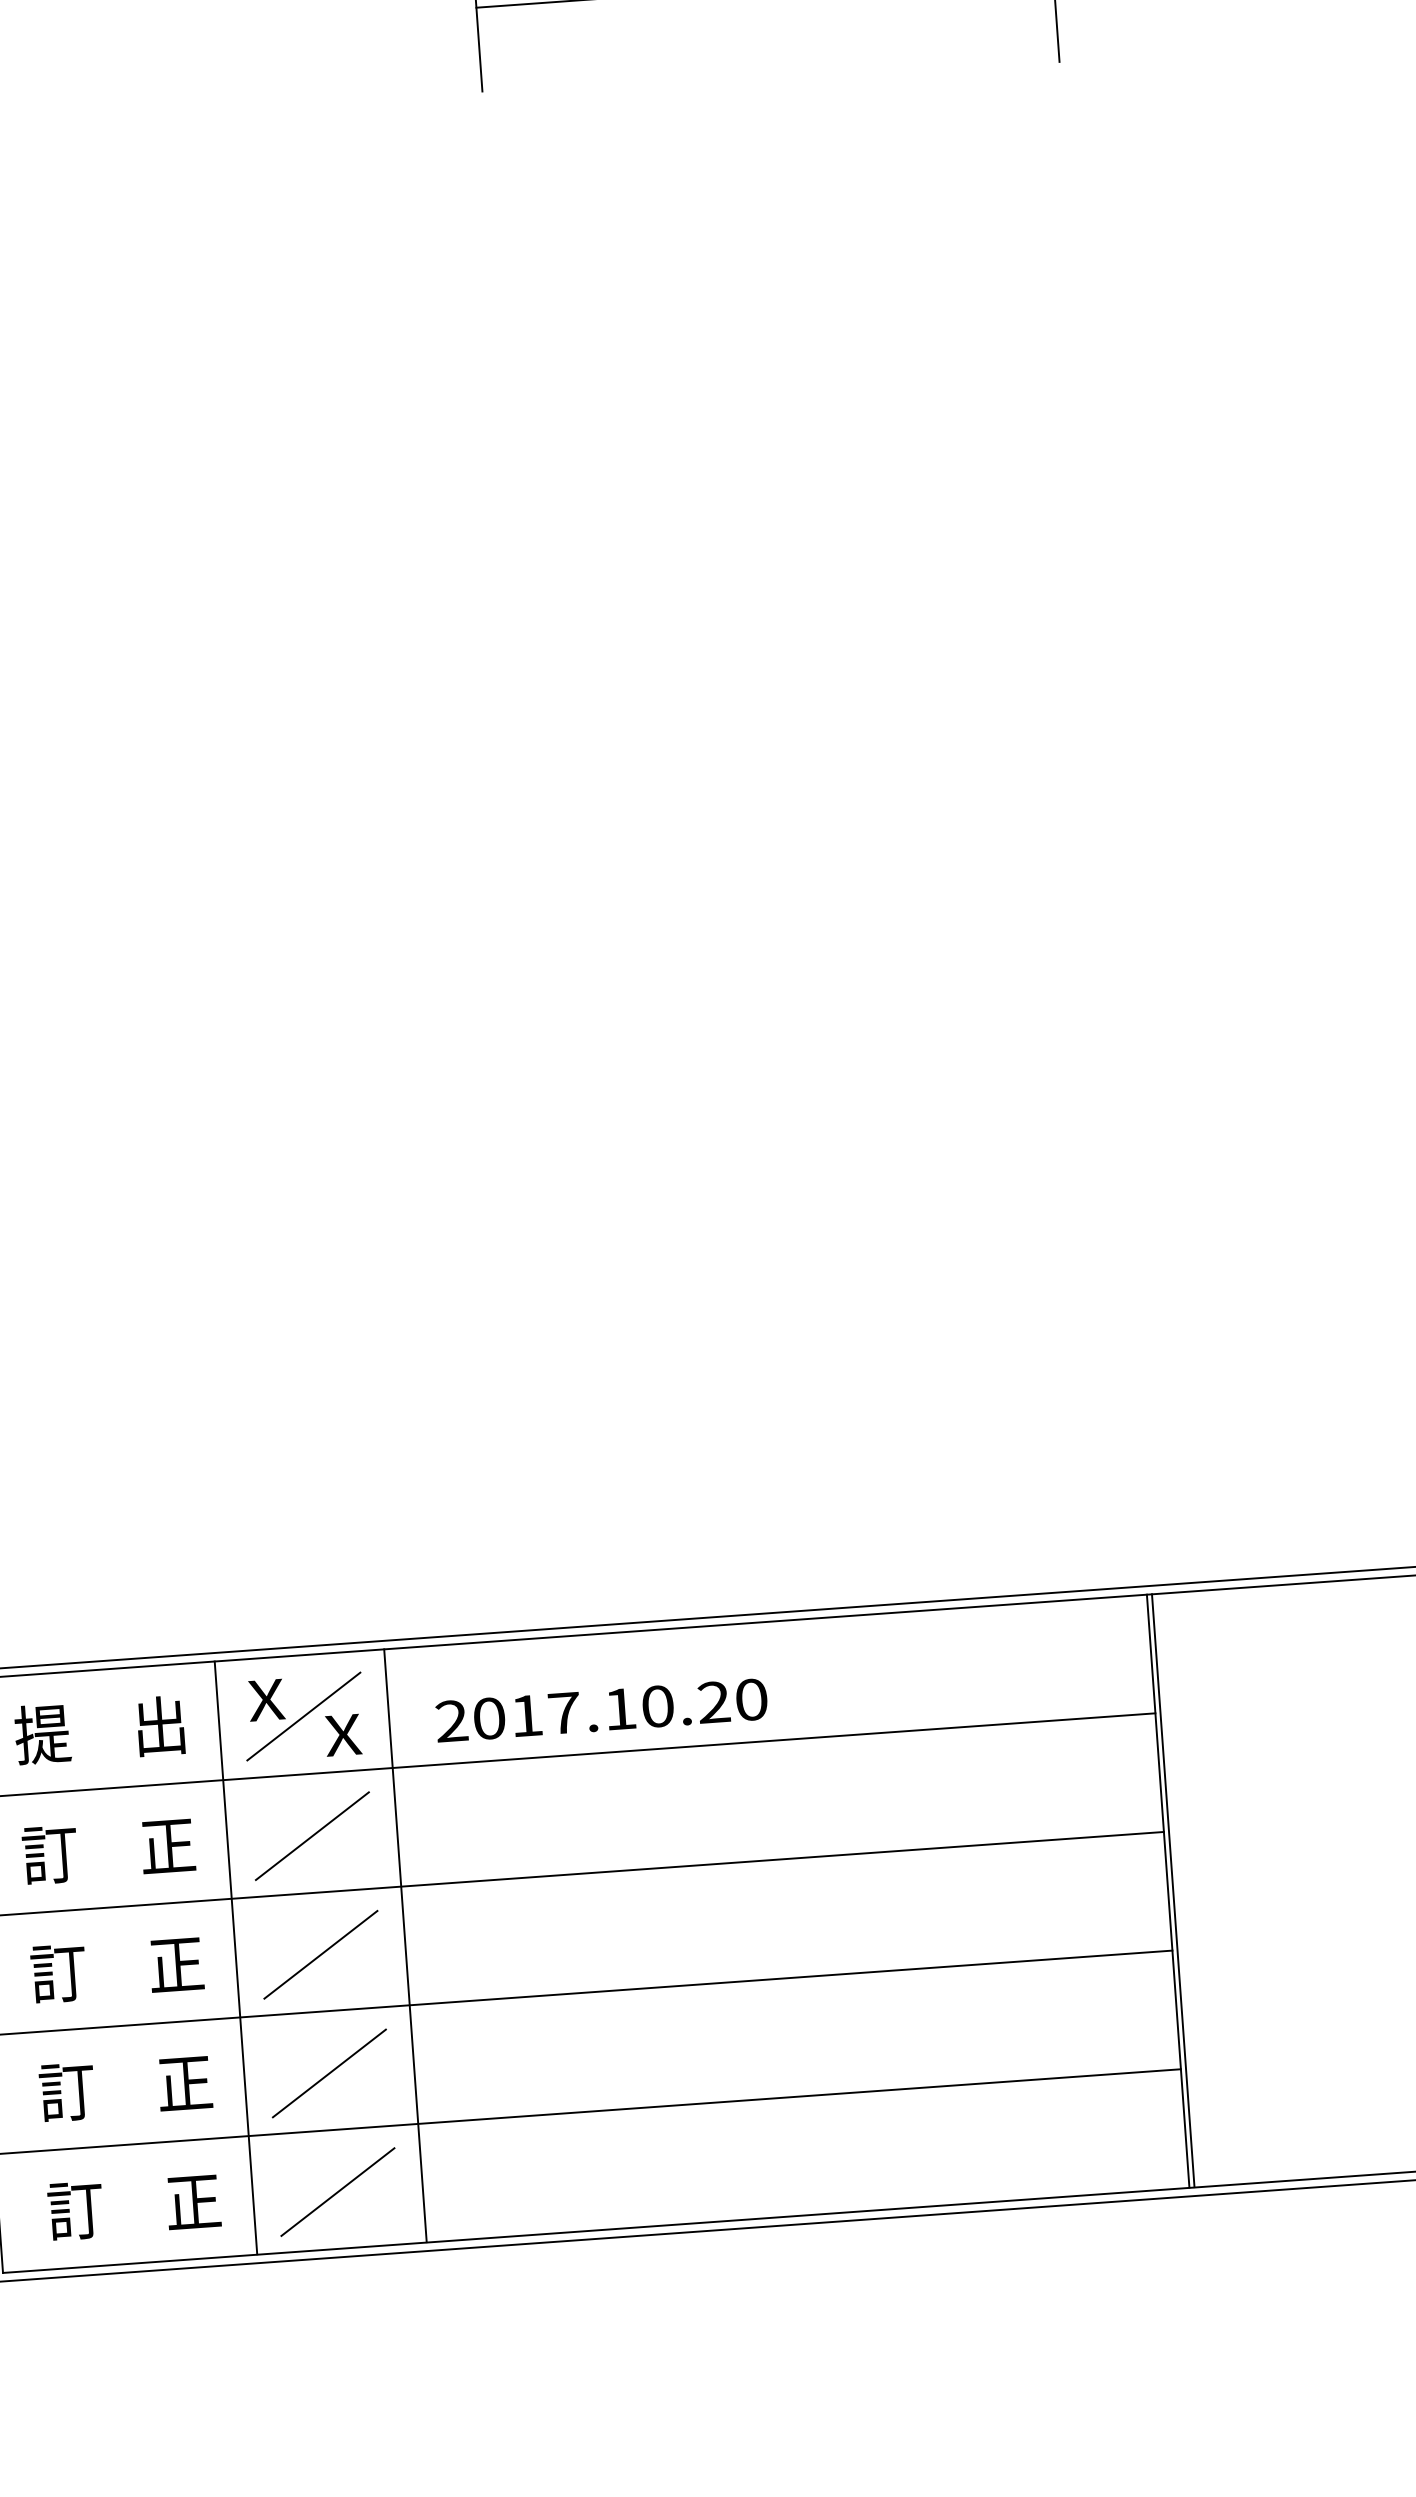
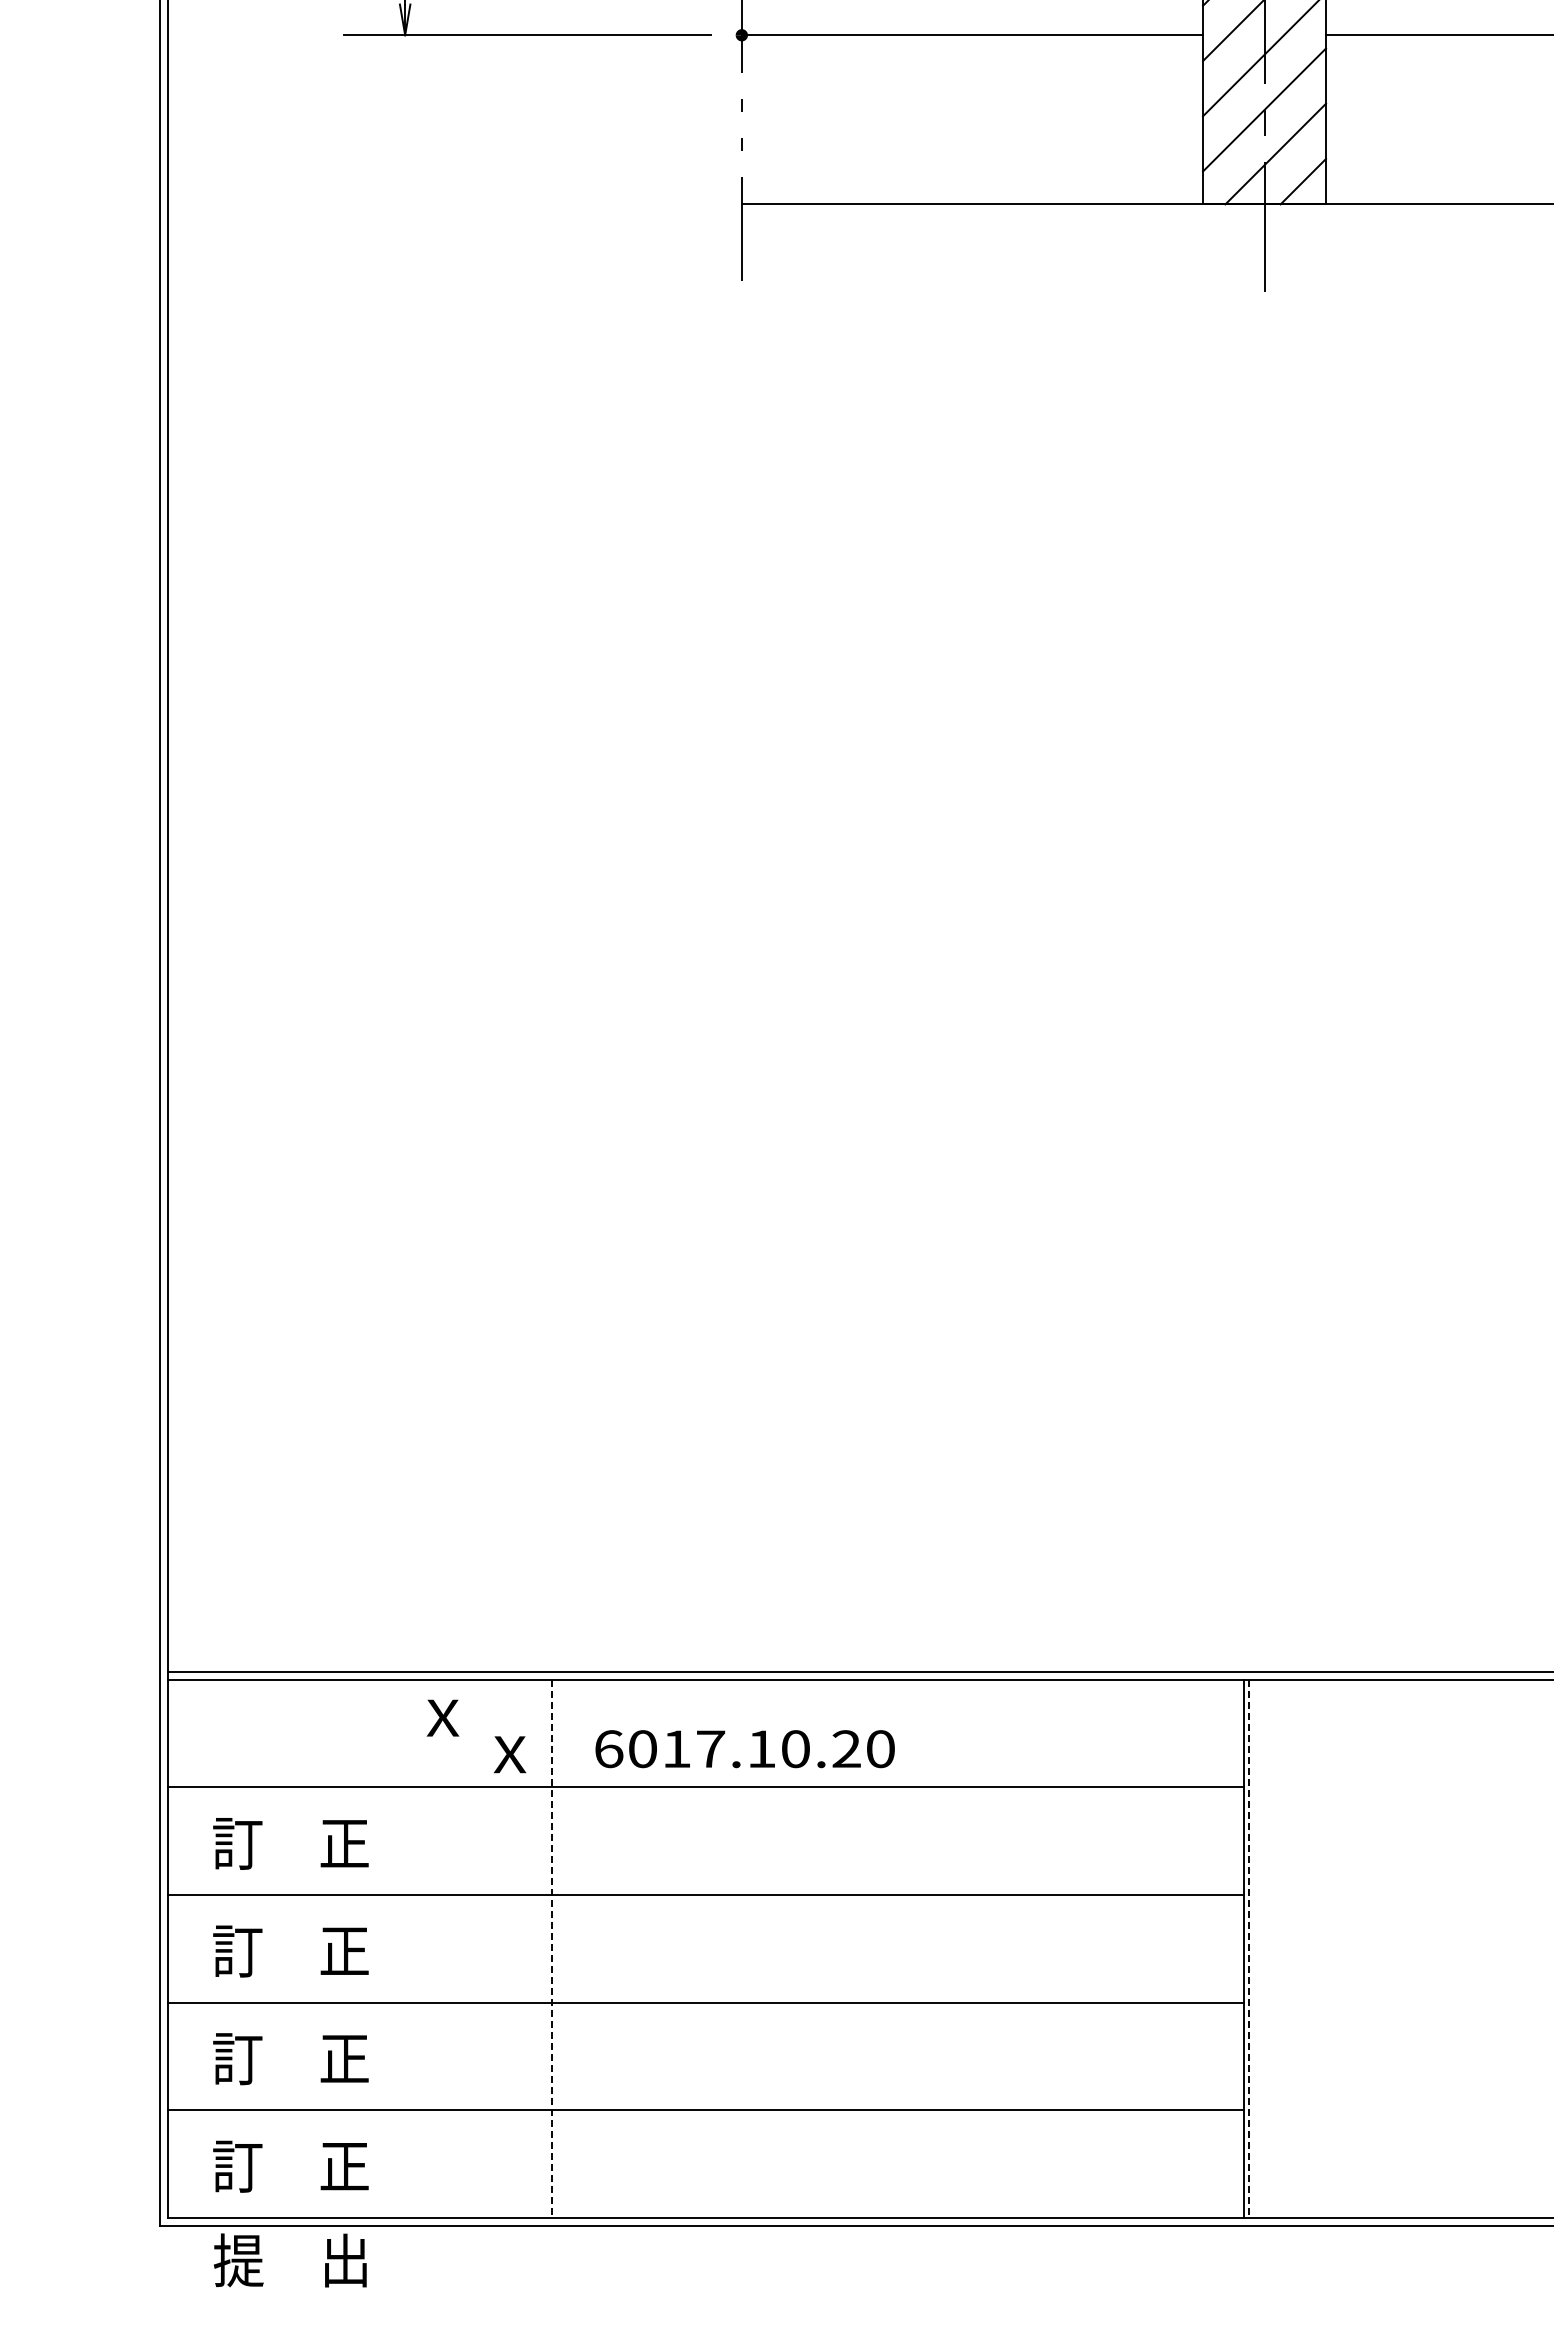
line: (303, 1716) -> (475, 1735), removed
text: (451, 1721) -> (608, 1749), 2017.10.20 -> 6017.10.20
text: (99, 1730) -> (290, 2260), moved
line: (312, 1835) -> (475, 1843), removed
line: (1172, 1890) -> (1248, 1948), solid -> dashed
line: (405, 1945) -> (552, 1948), solid -> dashed
line: (320, 1954) -> (475, 1951), removed
line: (235, 1957) -> (398, 1948), removed
line: (329, 2072) -> (475, 2058), removed
line: (337, 2191) -> (475, 2166), removed

